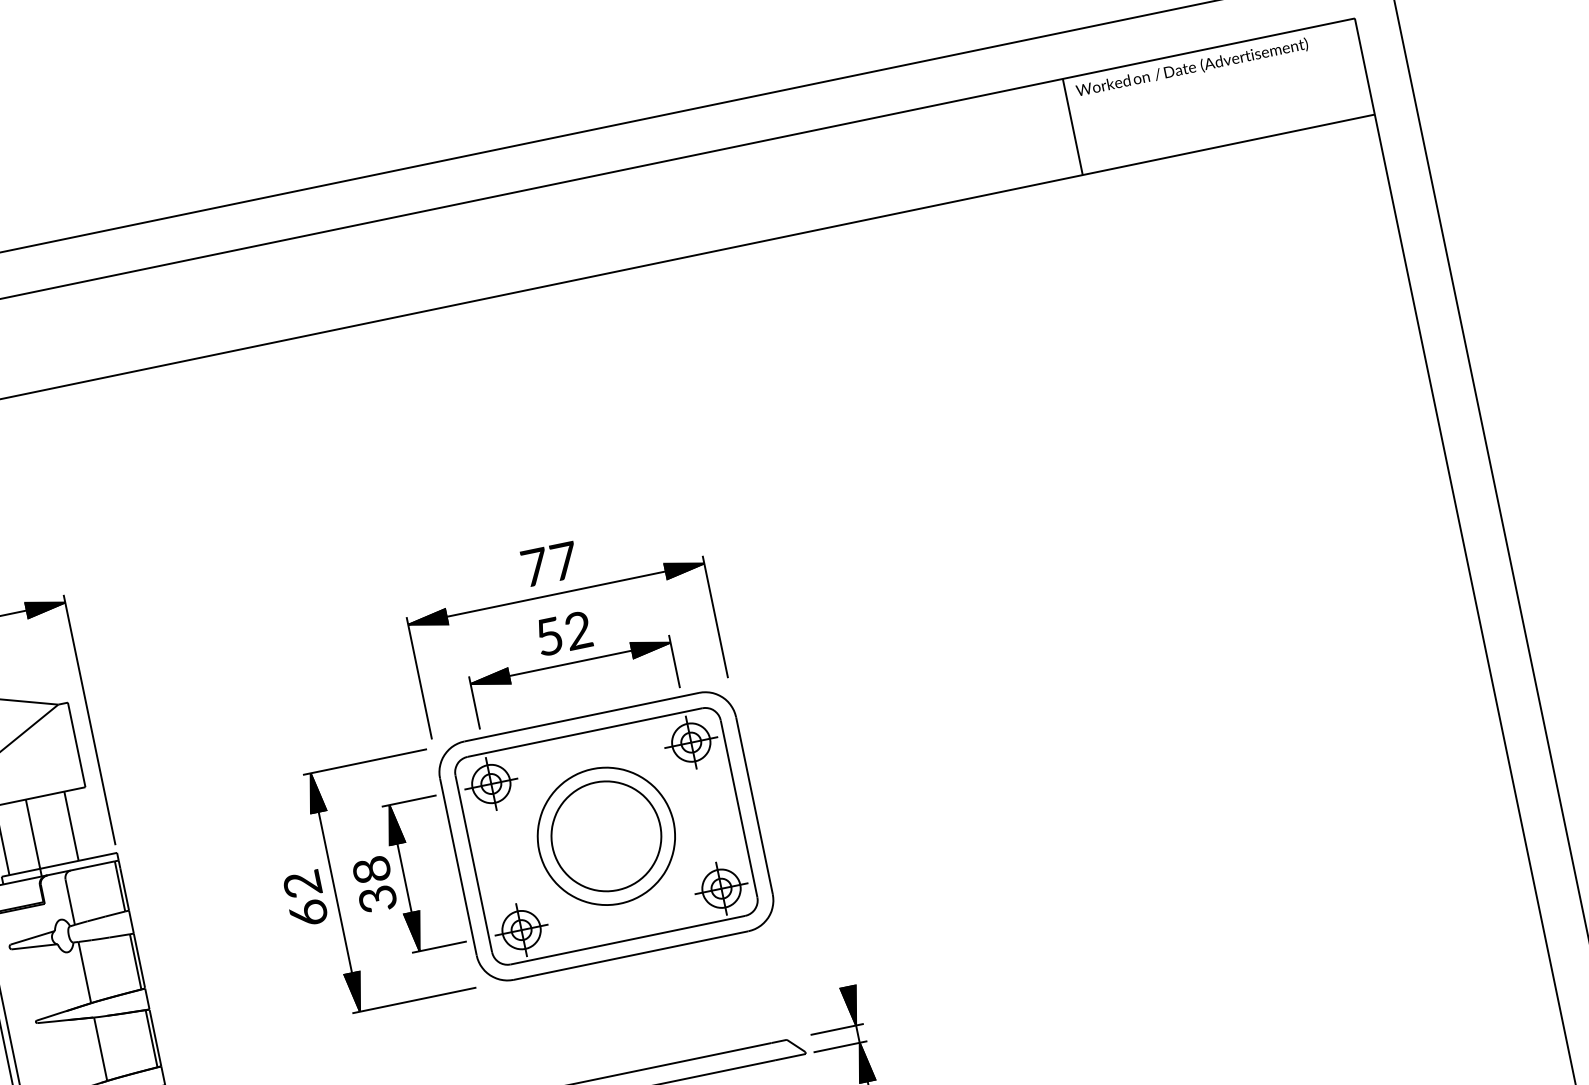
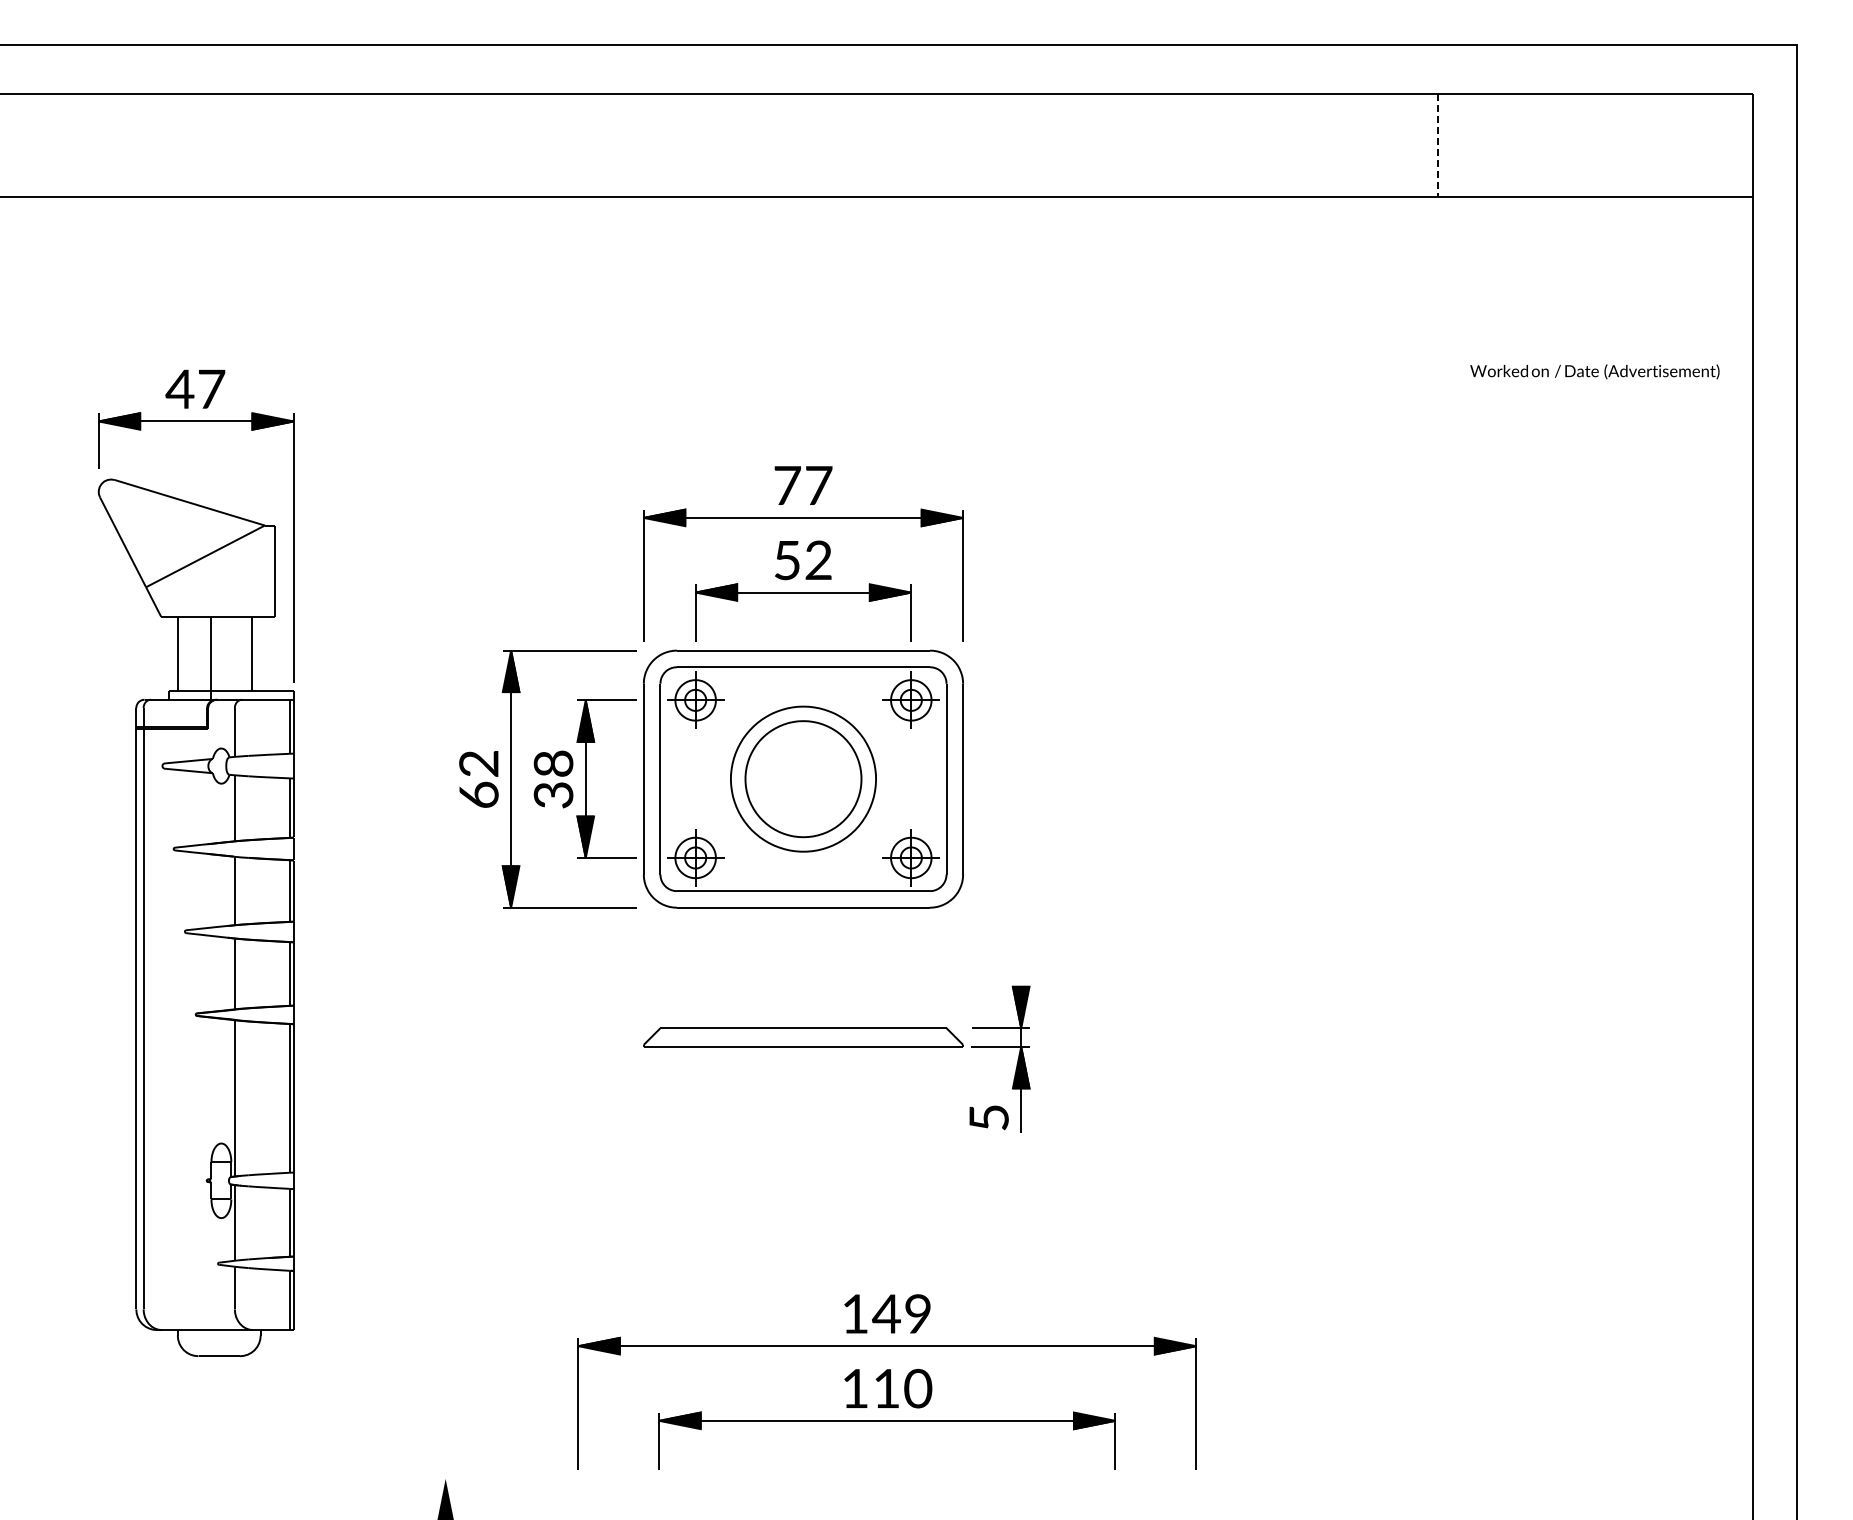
text: (1191, 67) -> (1594, 371), moved
line: (1072, 127) -> (1437, 145), solid -> dashed

